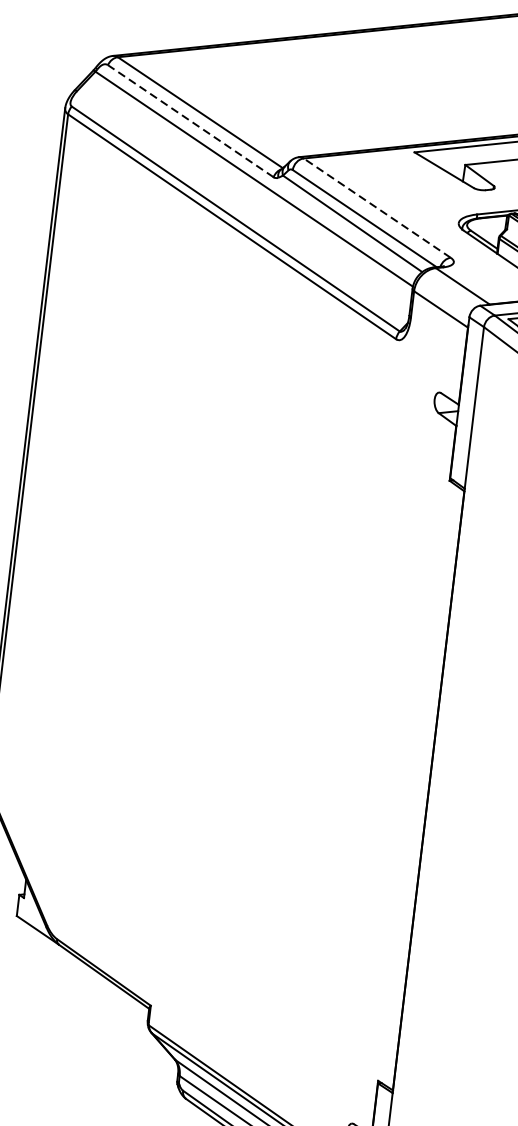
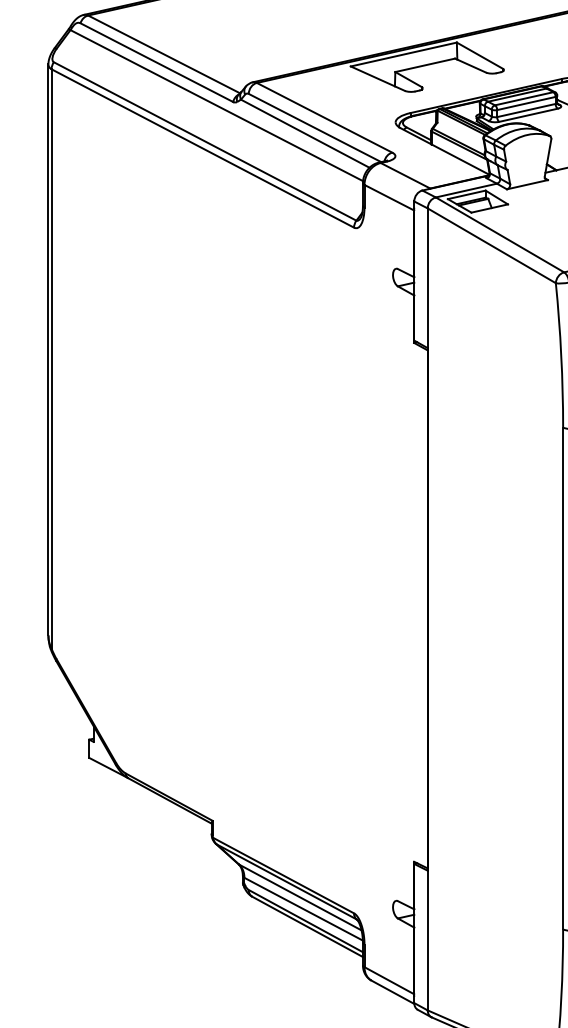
line: (190, 120) -> (156, 62), dashed -> solid
line: (377, 207) -> (324, 117), dashed -> solid

